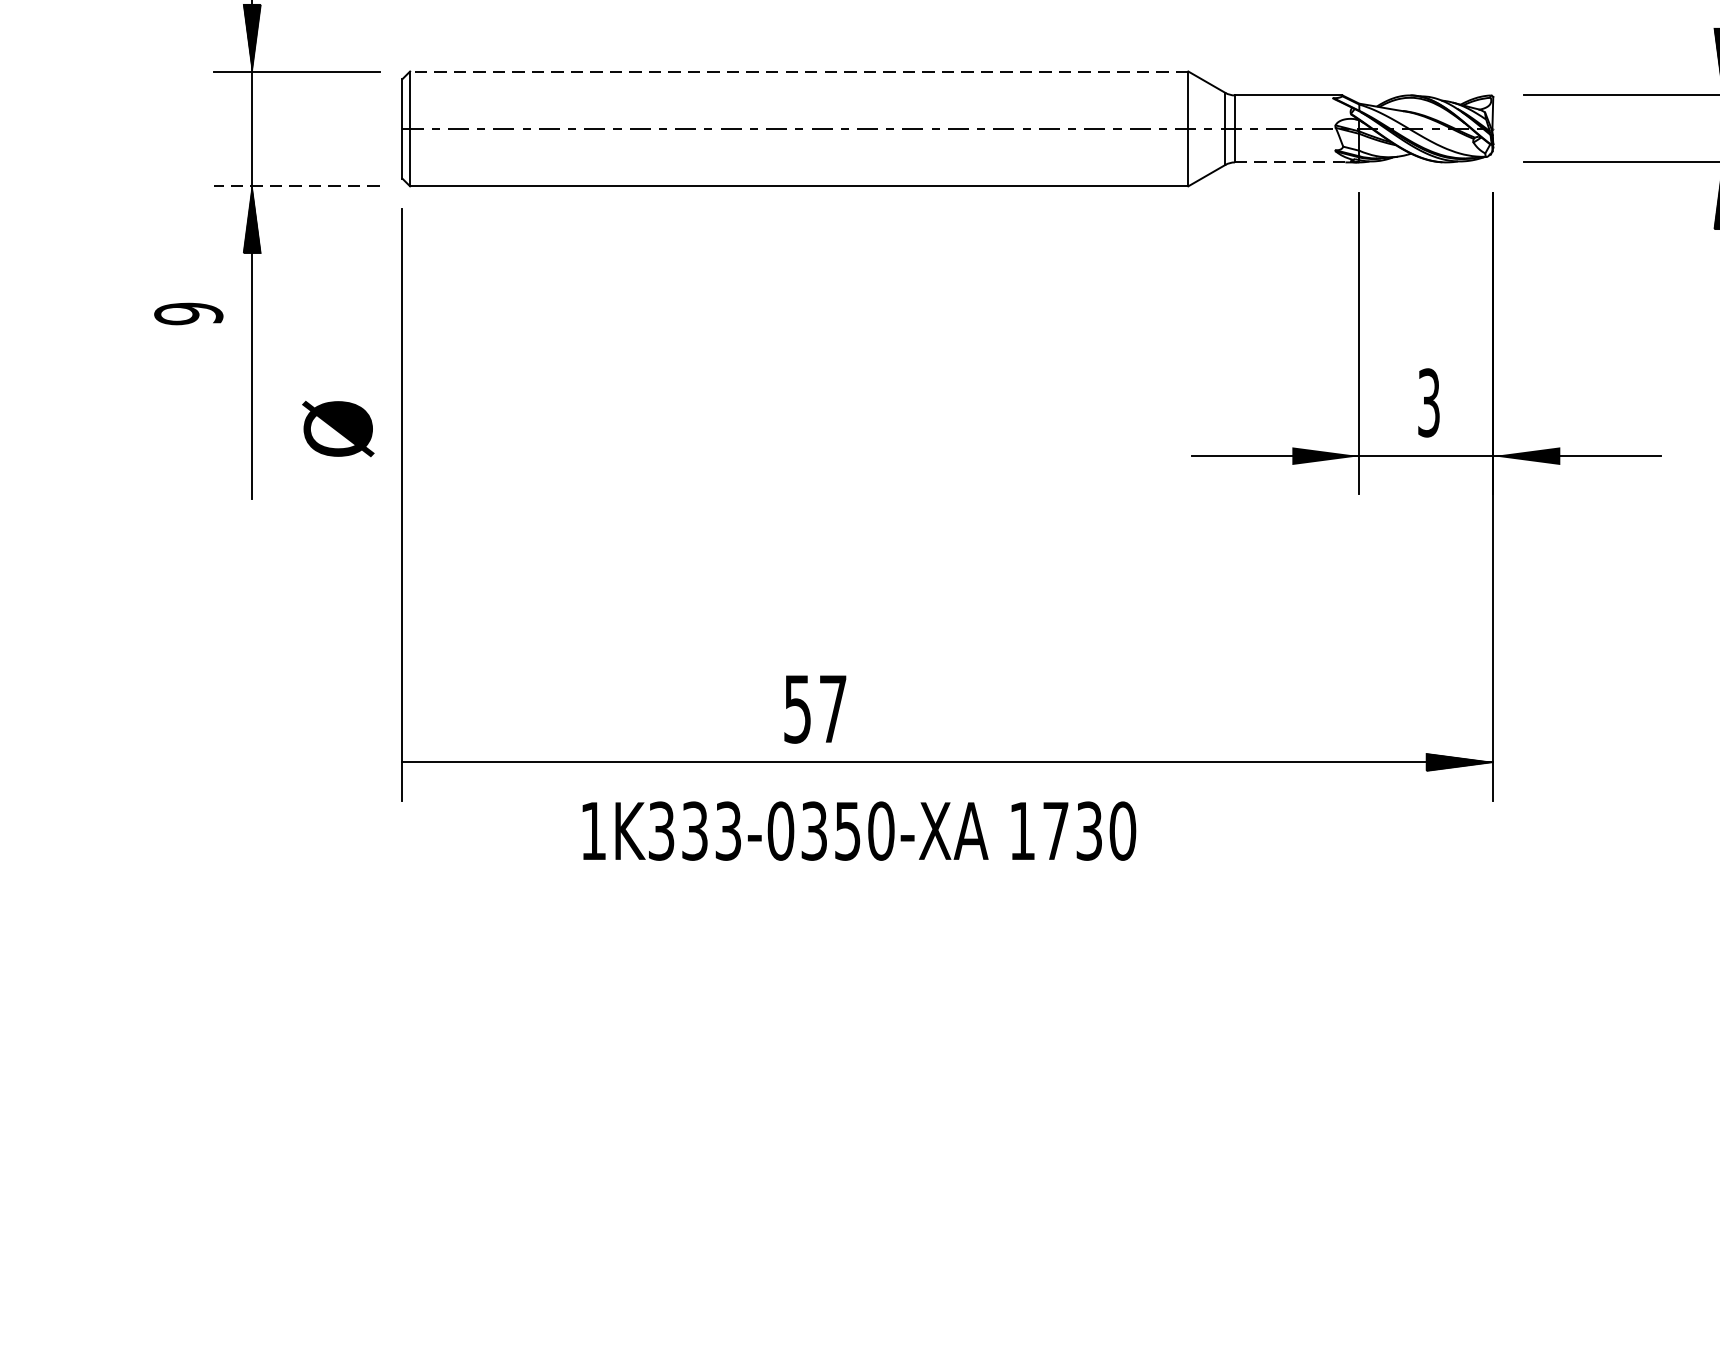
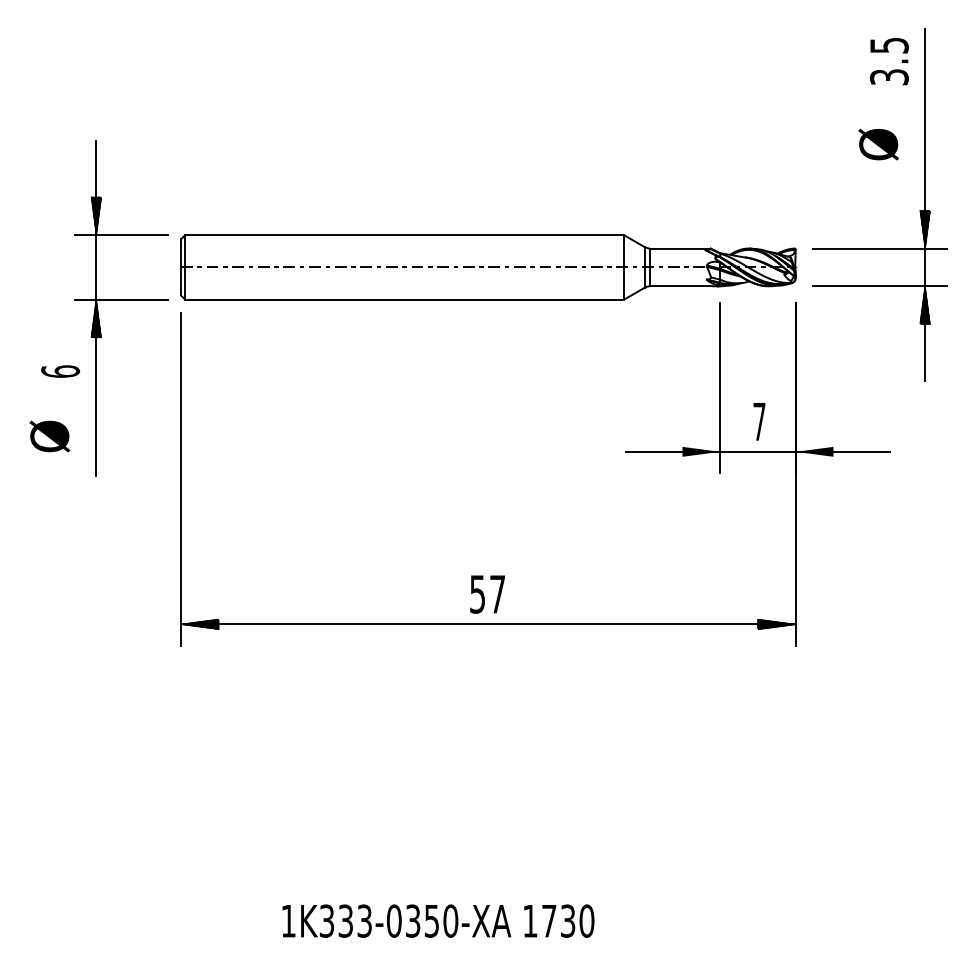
line: (799, 72) -> (404, 235), dashed -> solid
line: (1290, 162) -> (681, 286), dashed -> solid
line: (296, 185) -> (121, 299), dashed -> solid
text: (188, 313) -> (60, 371), 9 -> 6
text: (1429, 402) -> (759, 421), 3 -> 7
text: (337, 428) -> (49, 436), moved
text: (815, 709) -> (487, 594), moved
hatch: (435, 762) -> (199, 624), added
text: (859, 829) -> (438, 920), moved

